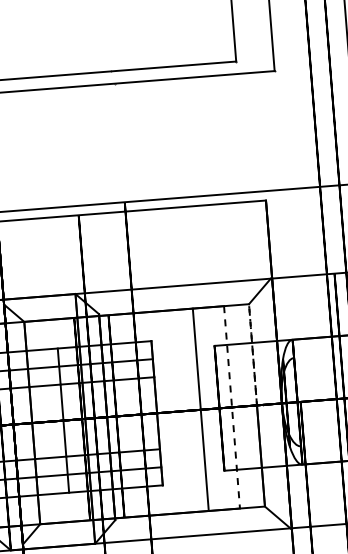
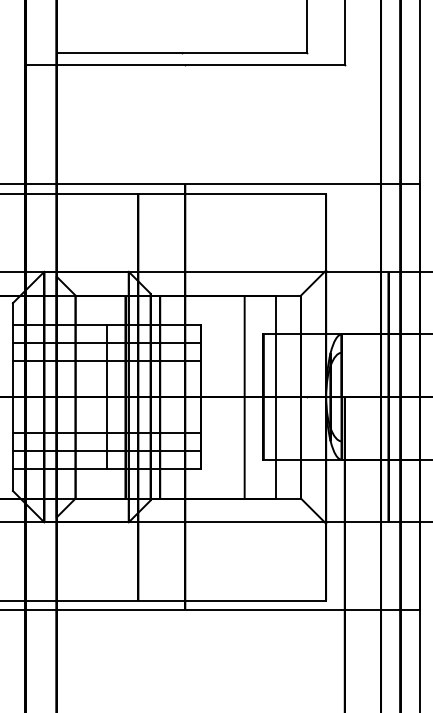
arc: (249, 304) -> (301, 295), dashed -> solid
line: (231, 407) -> (275, 397), dashed -> solid

